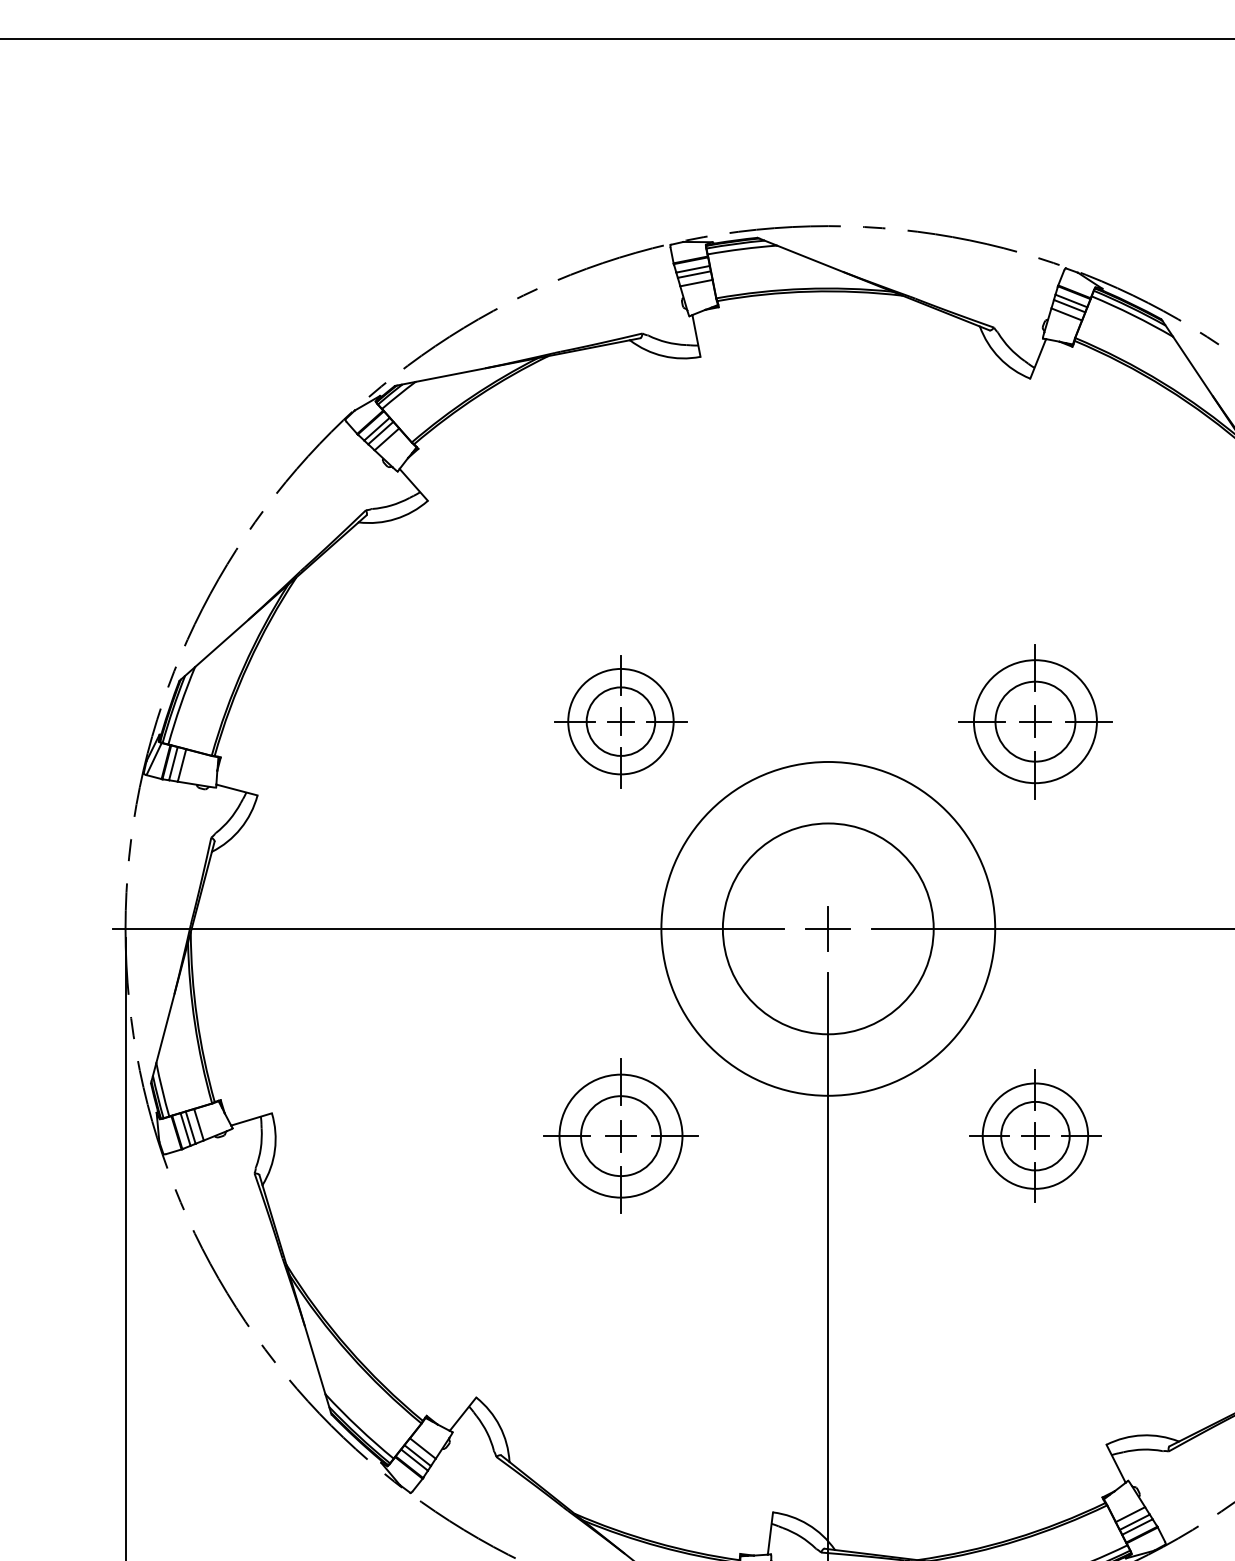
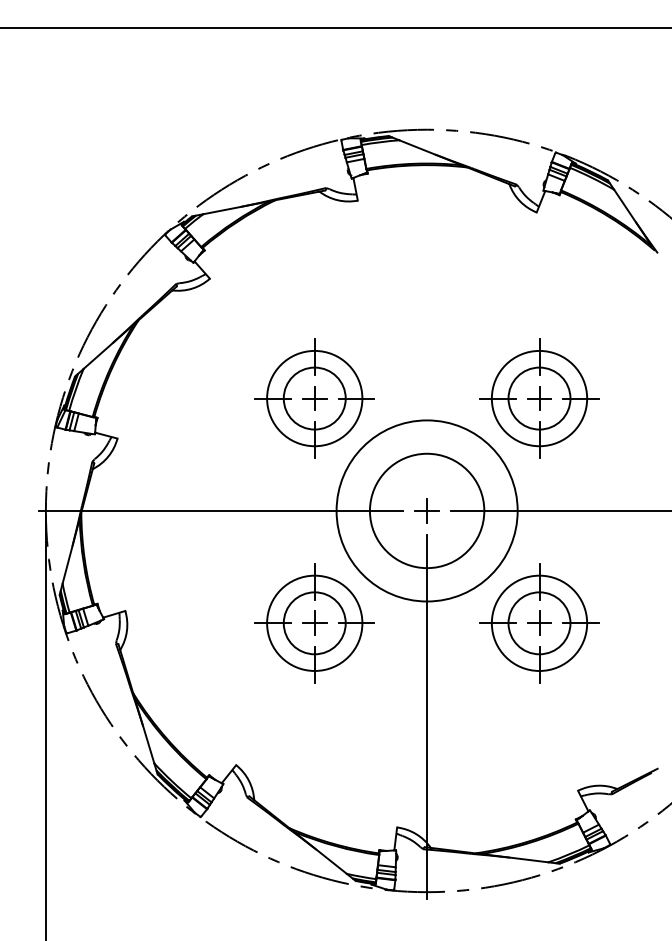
part: (620, 721) -> (314, 398), size x1.67
part: (1035, 721) -> (539, 398), size x1.43
part: (620, 1136) -> (314, 623), size x1.43
part: (1035, 1136) -> (539, 623), size x1.67

